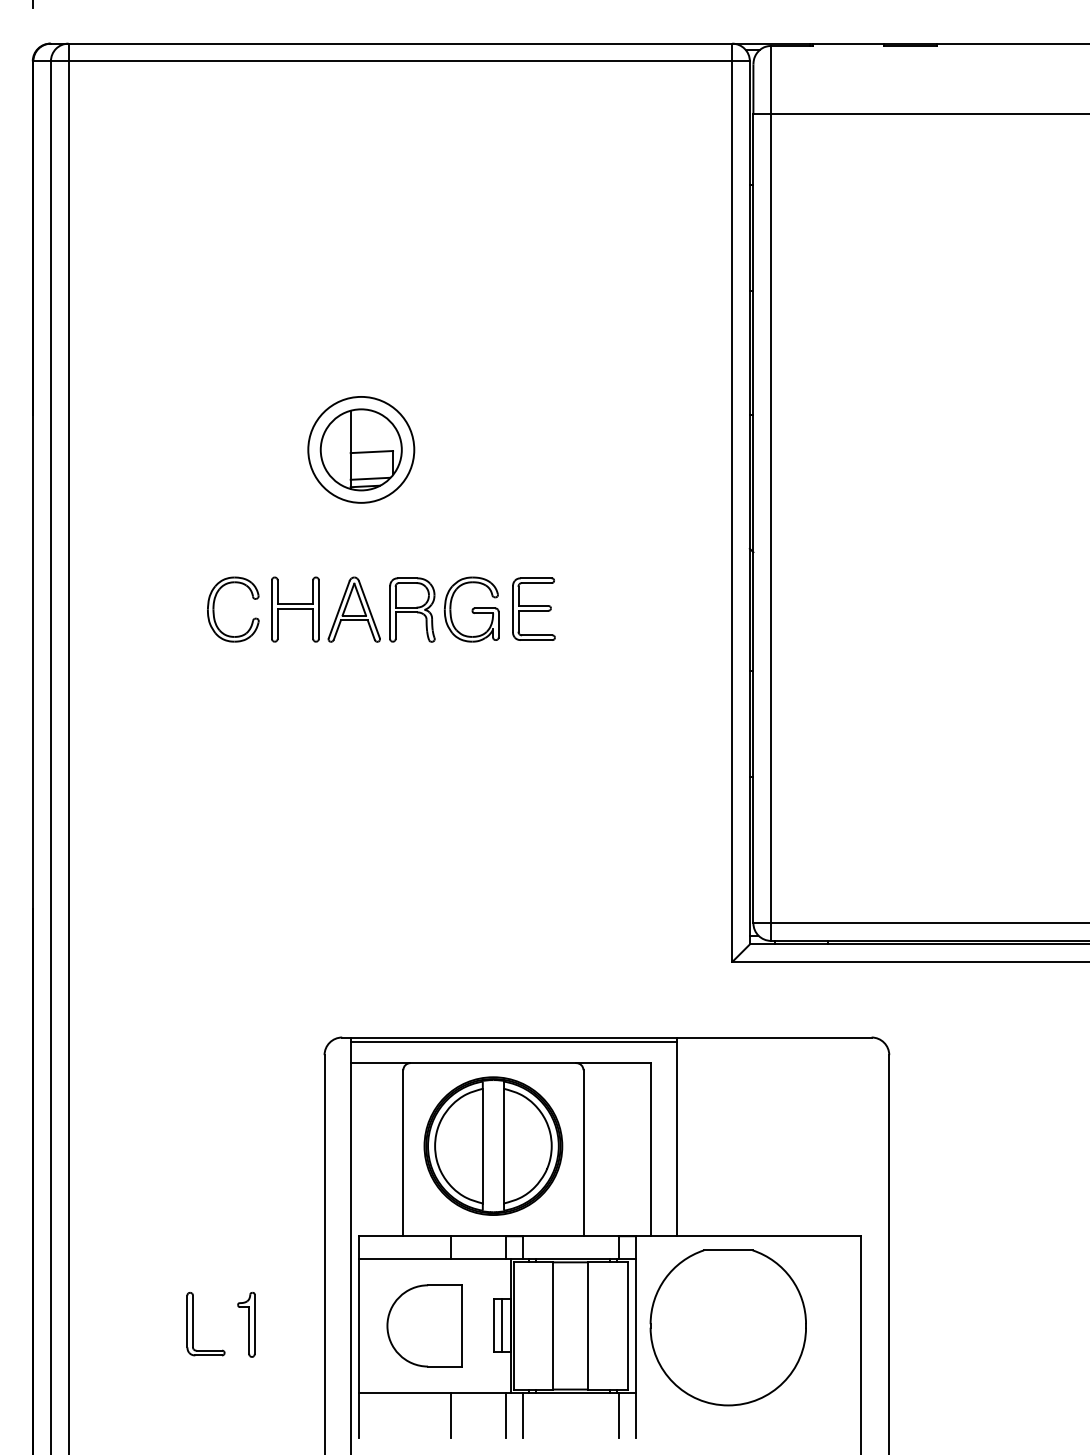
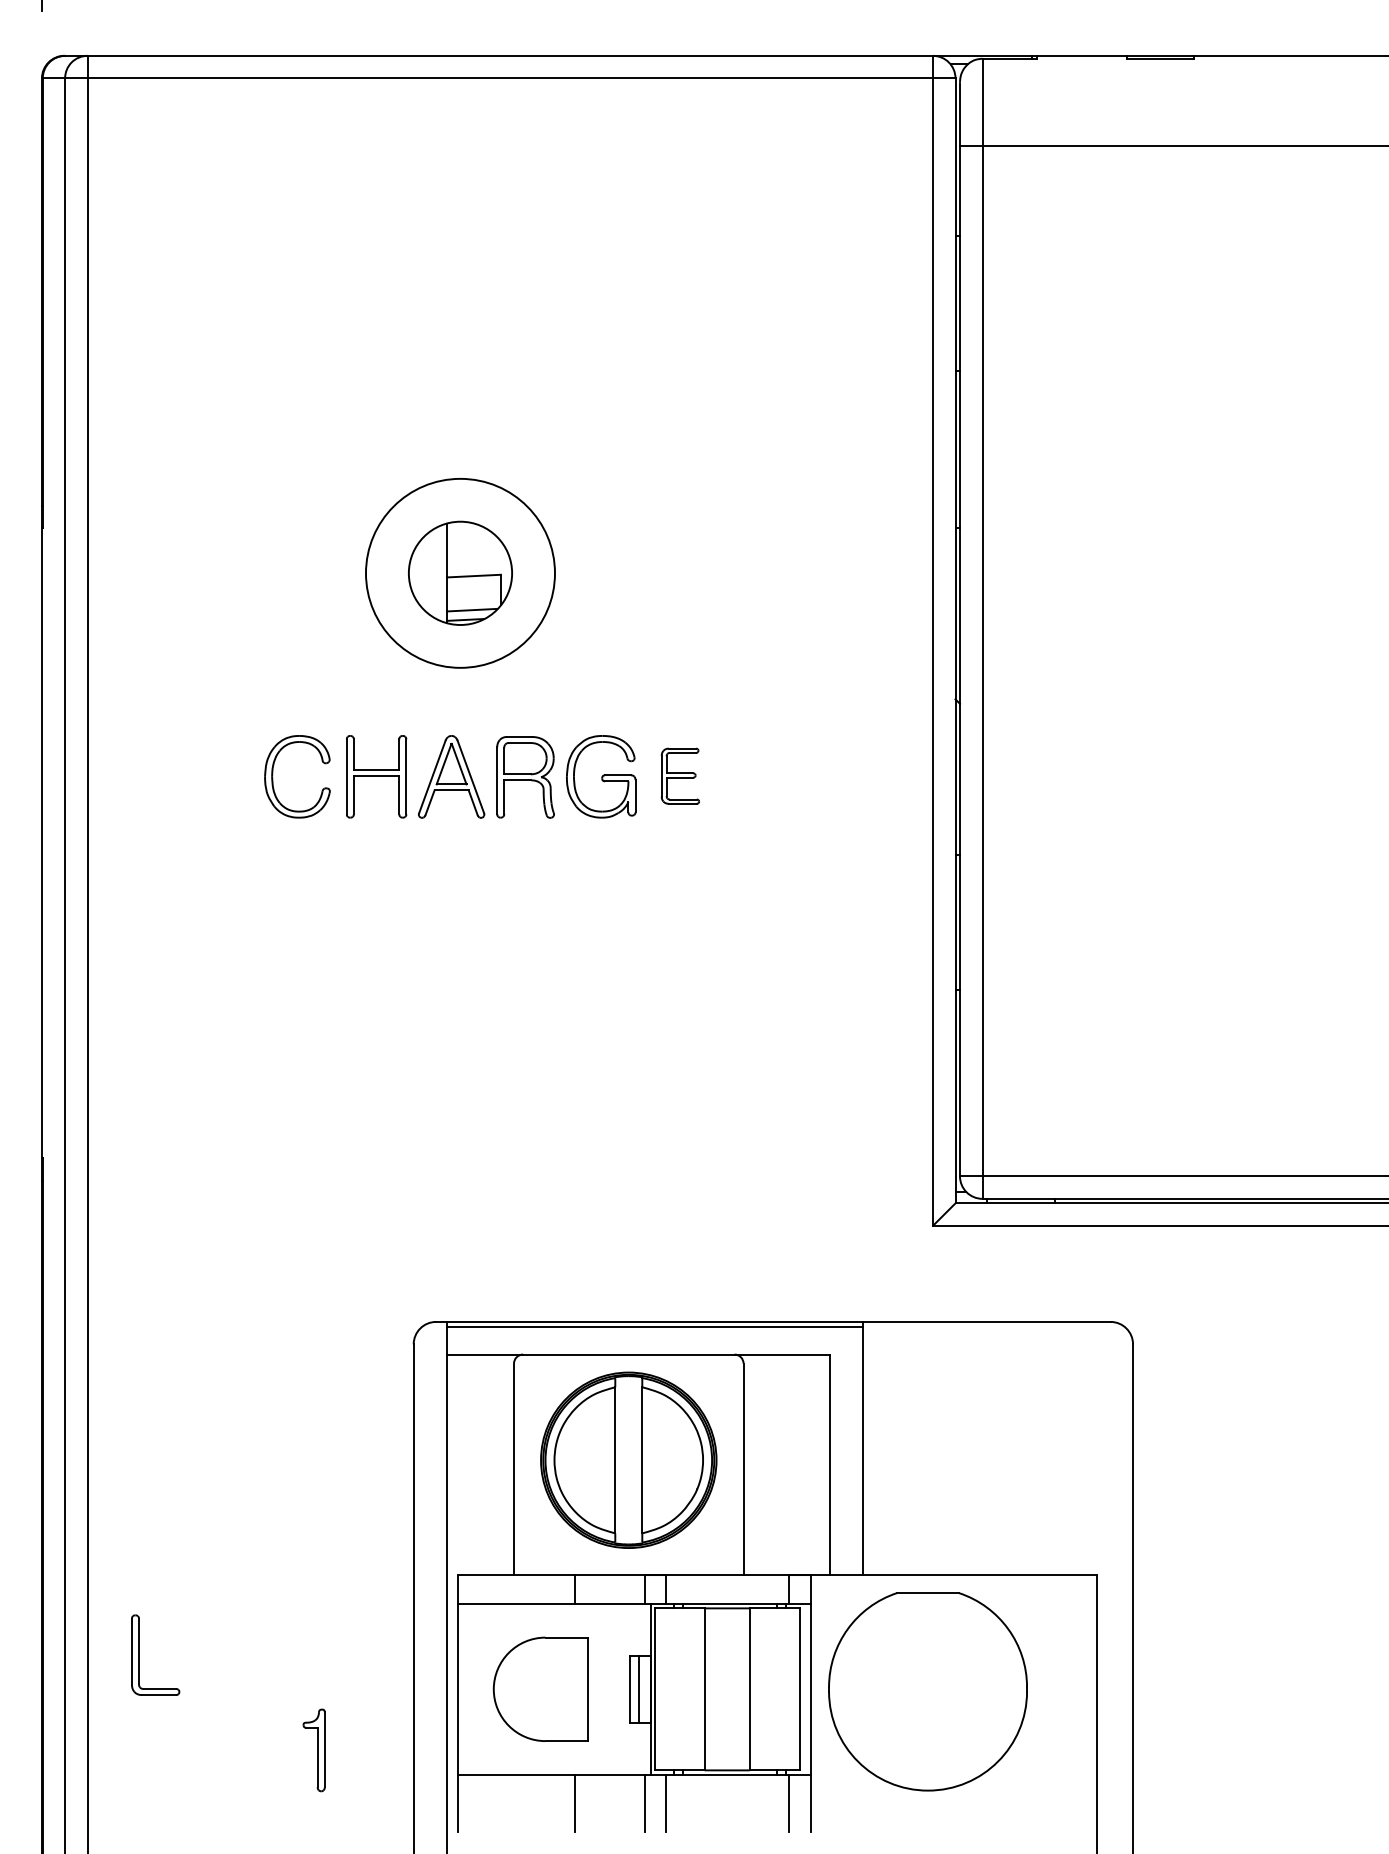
circle: (361, 449) -> (460, 572), size x1.4
part: (533, 608) -> (679, 775), size x0.7
part: (193, 1324) -> (139, 1655), moved
part: (246, 1324) -> (314, 1749), moved

